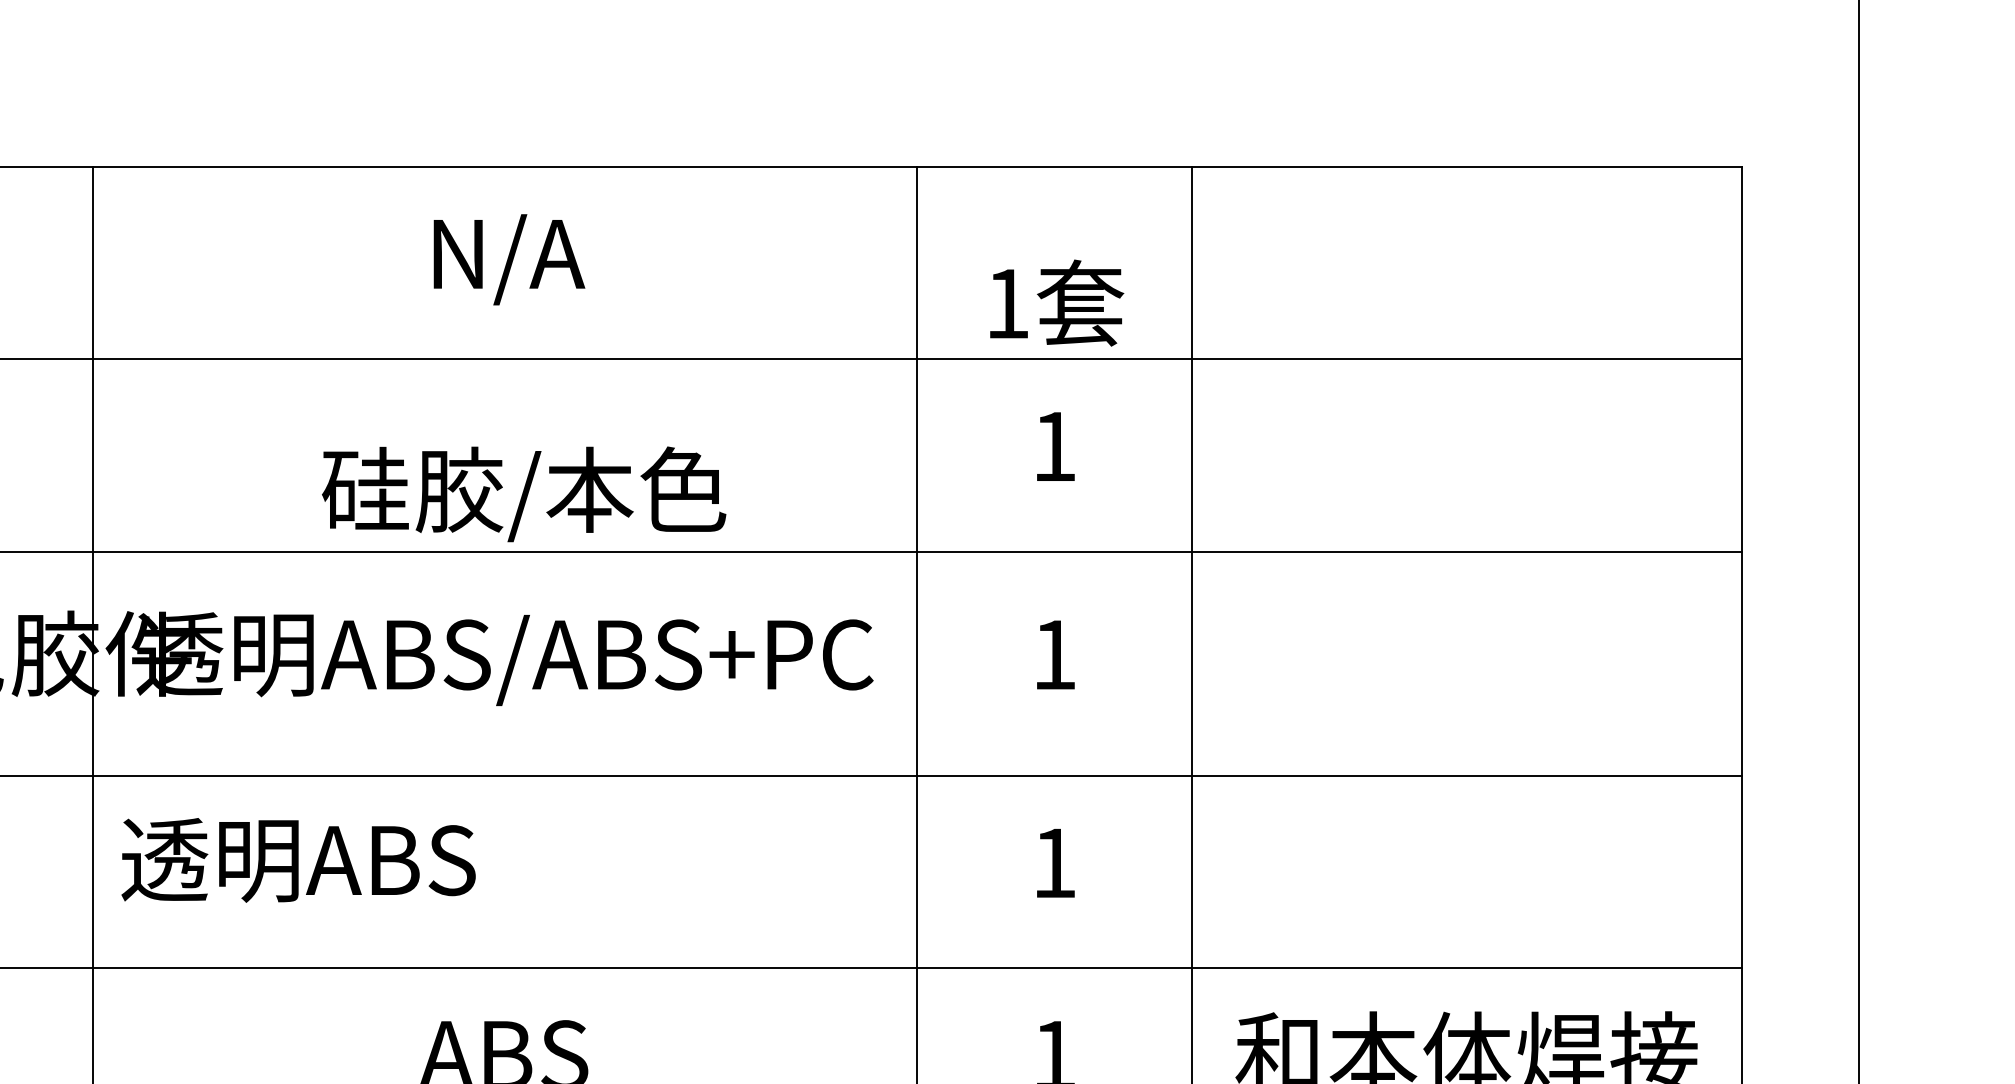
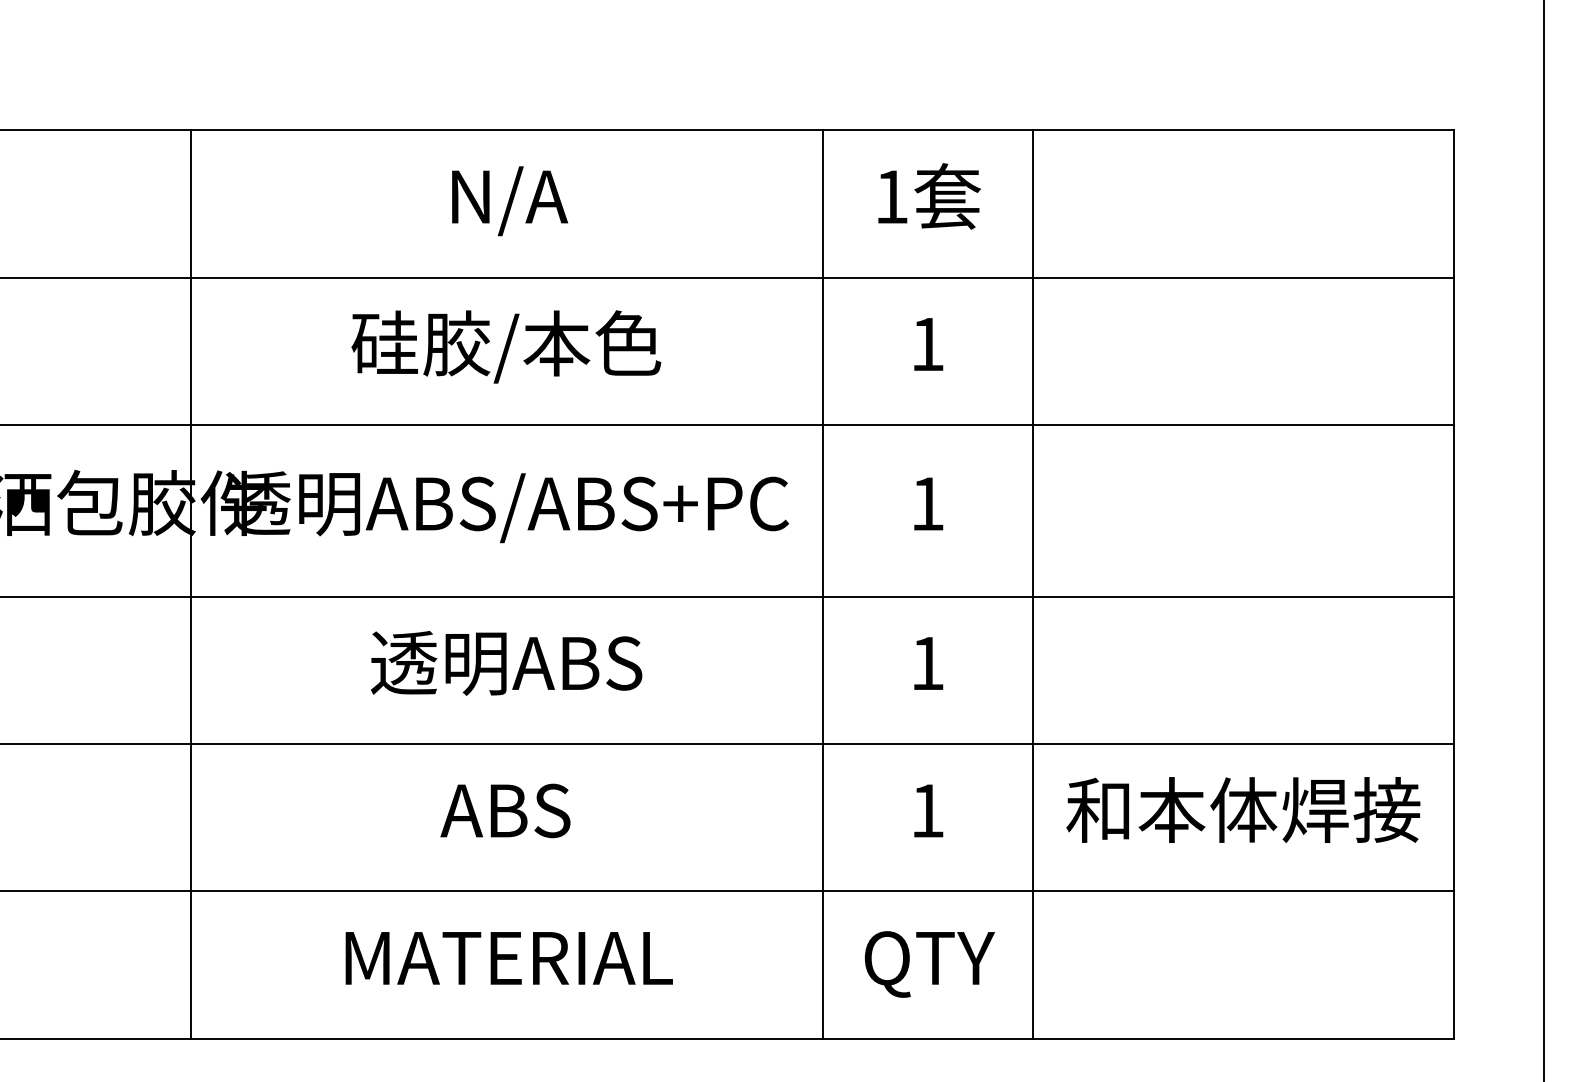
text: (1056, 303) -> (929, 196), moved
text: (524, 493) -> (506, 346), moved
text: (298, 859) -> (506, 662), moved

